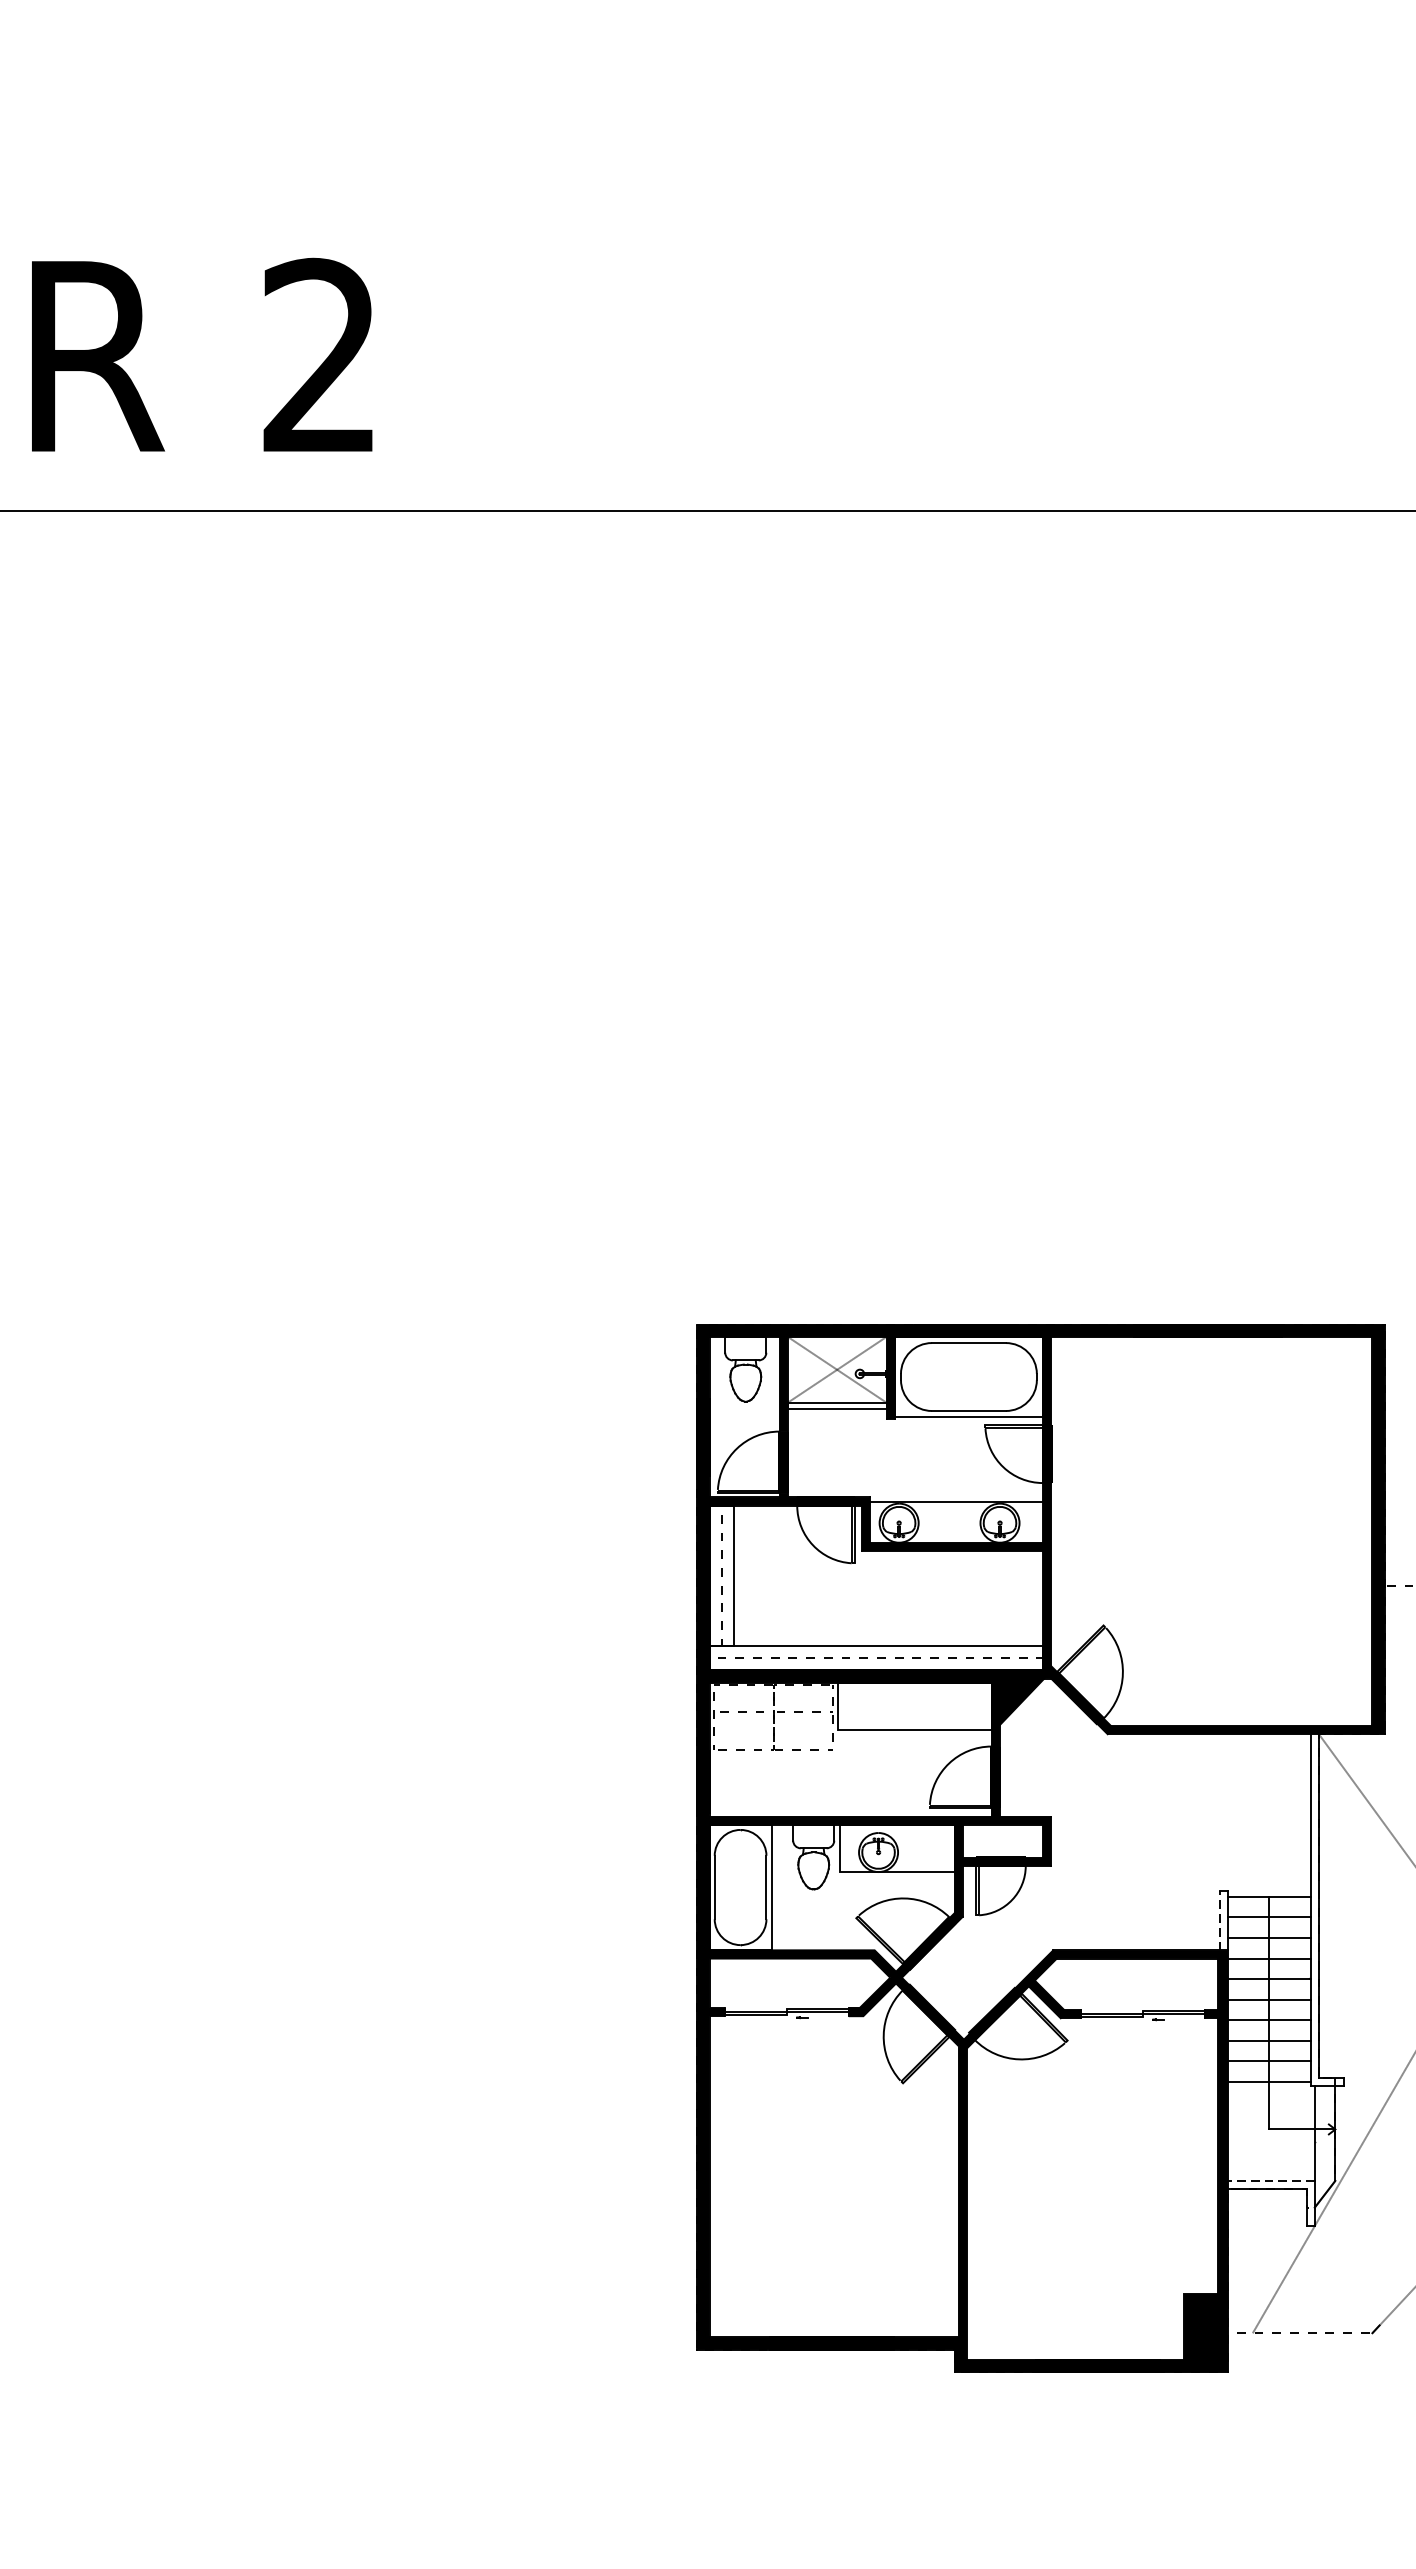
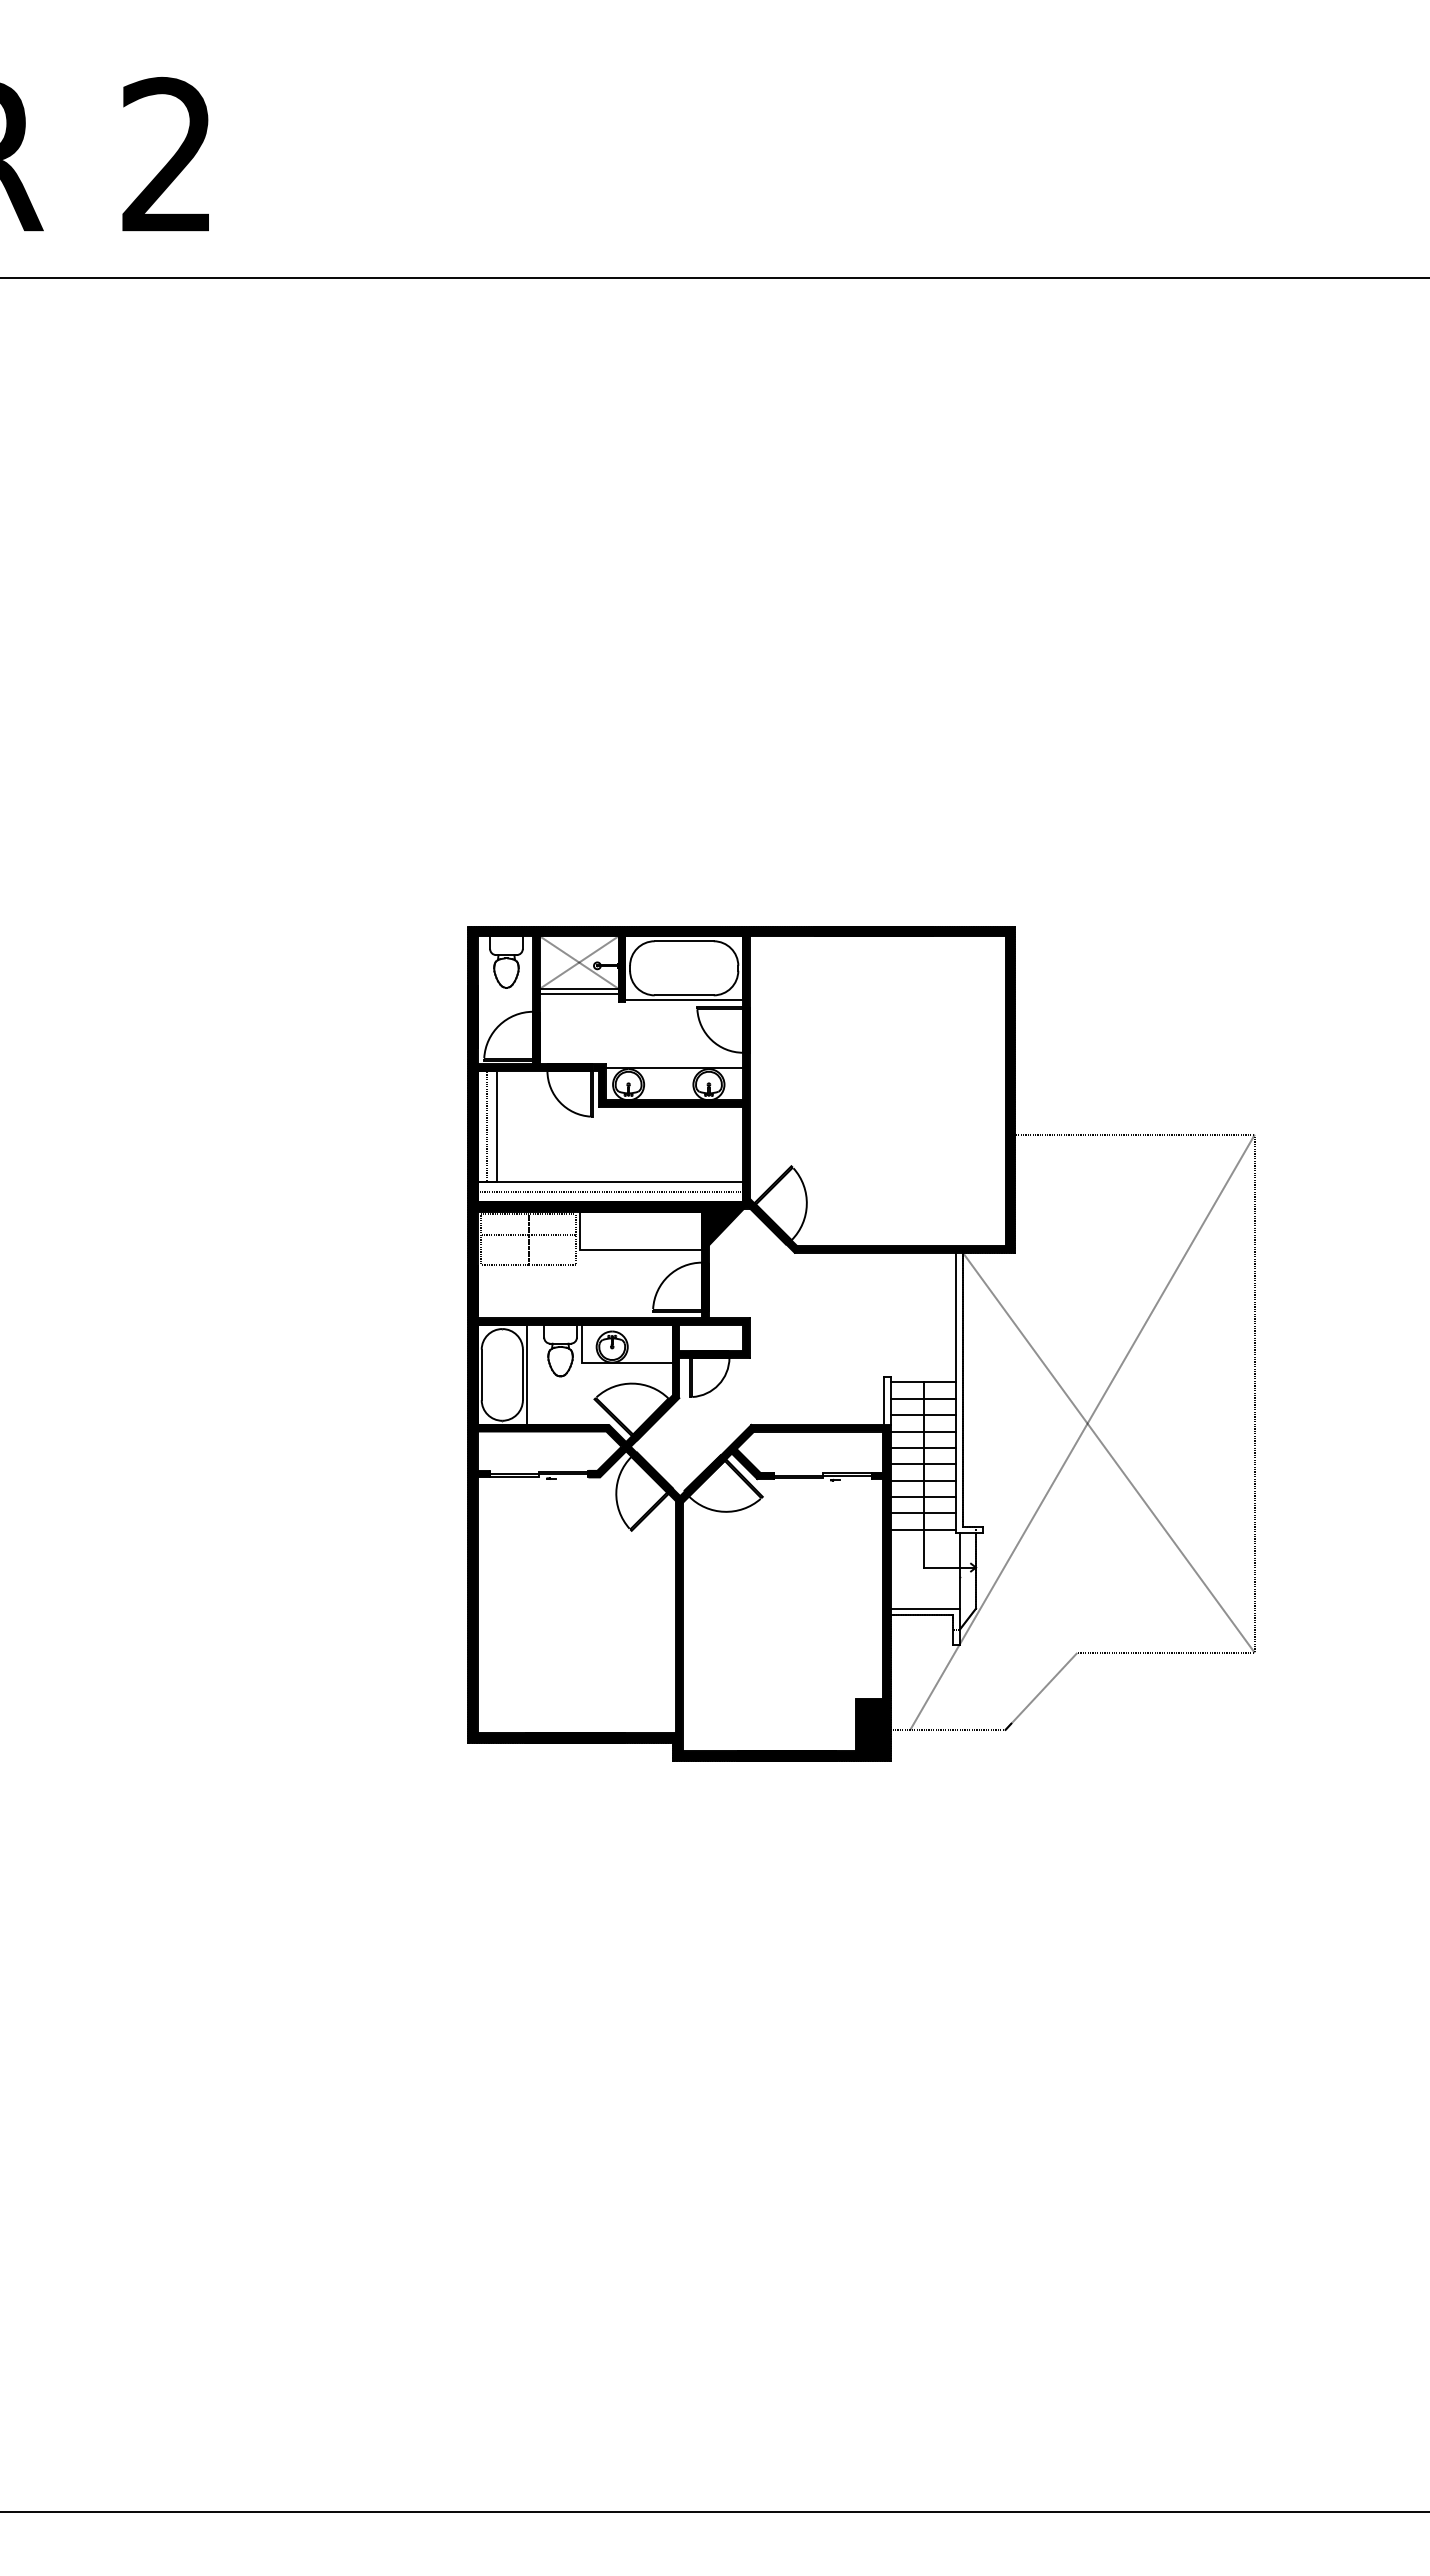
line: (1220, 1920) -> (884, 1401), dashed -> solid
line: (1270, 2180) -> (924, 1608), dashed -> solid

